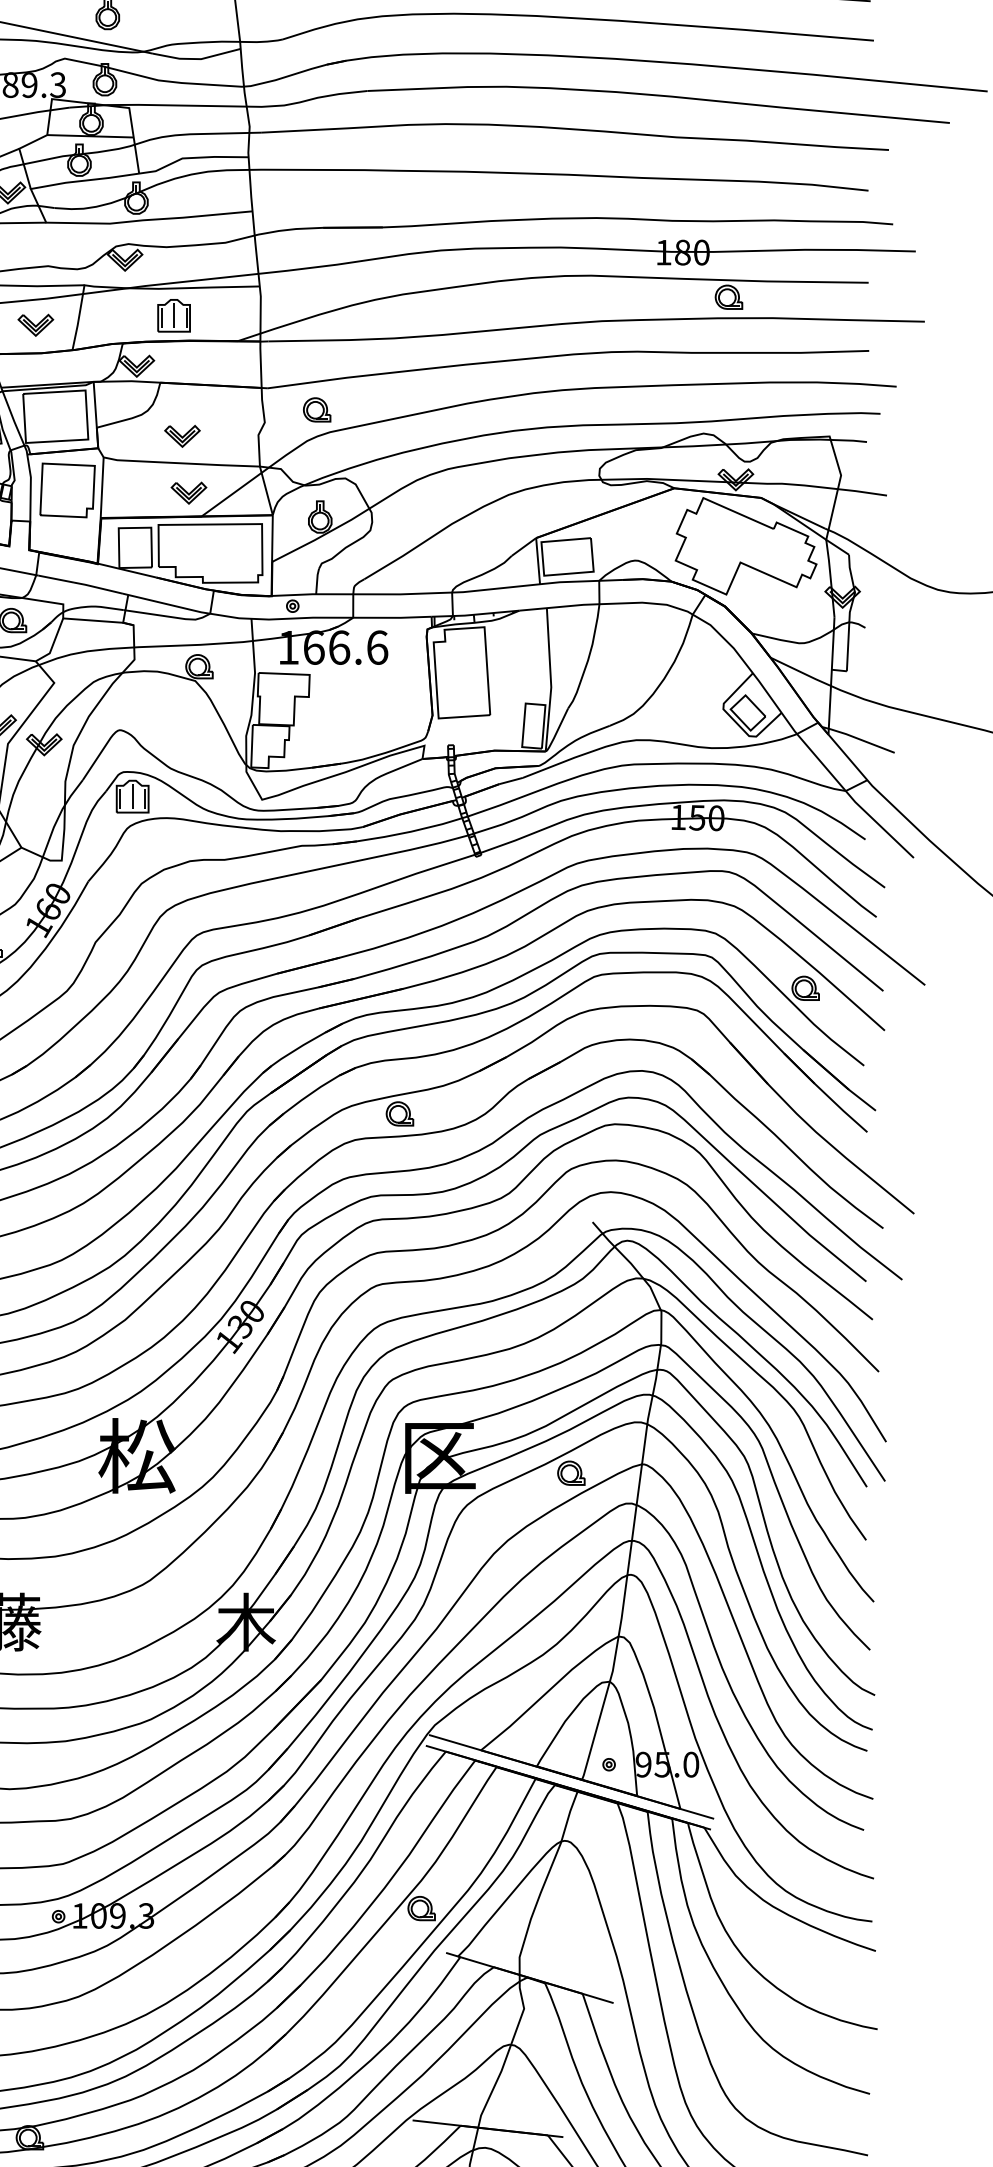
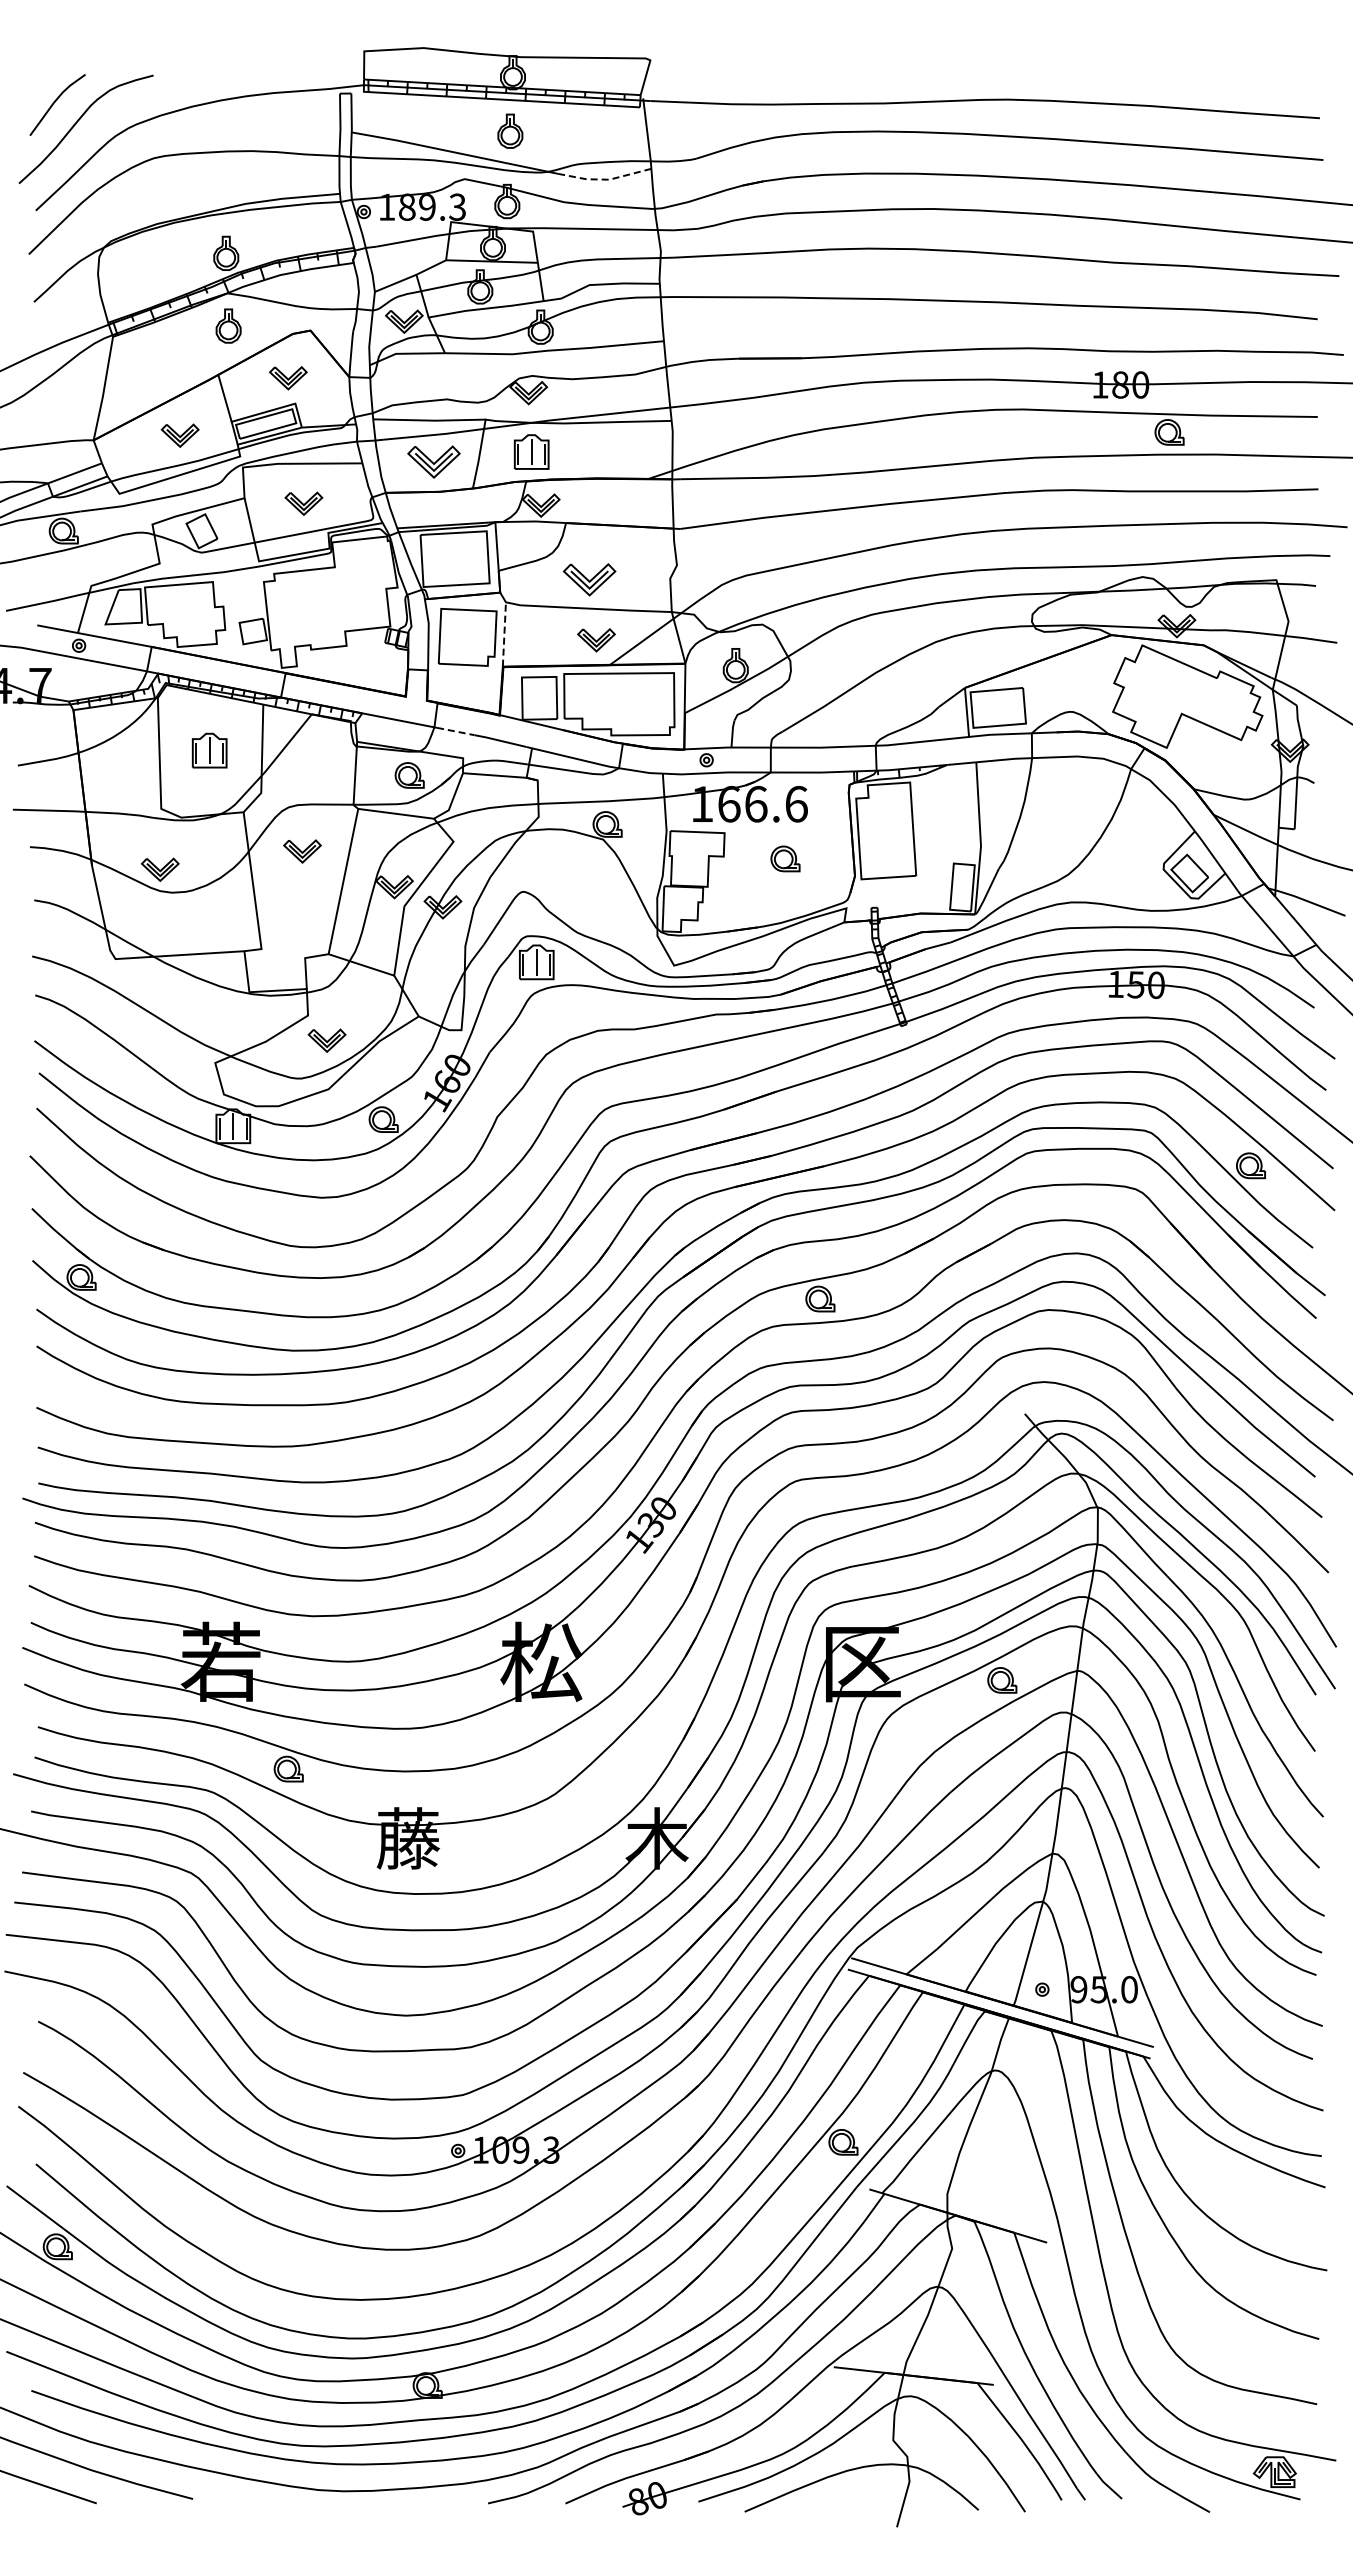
line: (197, 58) -> (605, 179), solid -> dashed
part: (173, 315) -> (531, 451), moved
part: (35, 325) -> (433, 462), size x1.4
part: (317, 409) -> (785, 858), moved
part: (182, 436) -> (589, 580), size x1.4
line: (102, 486) -> (504, 633), solid -> dashed
line: (57, 579) -> (456, 731), solid -> dashed

